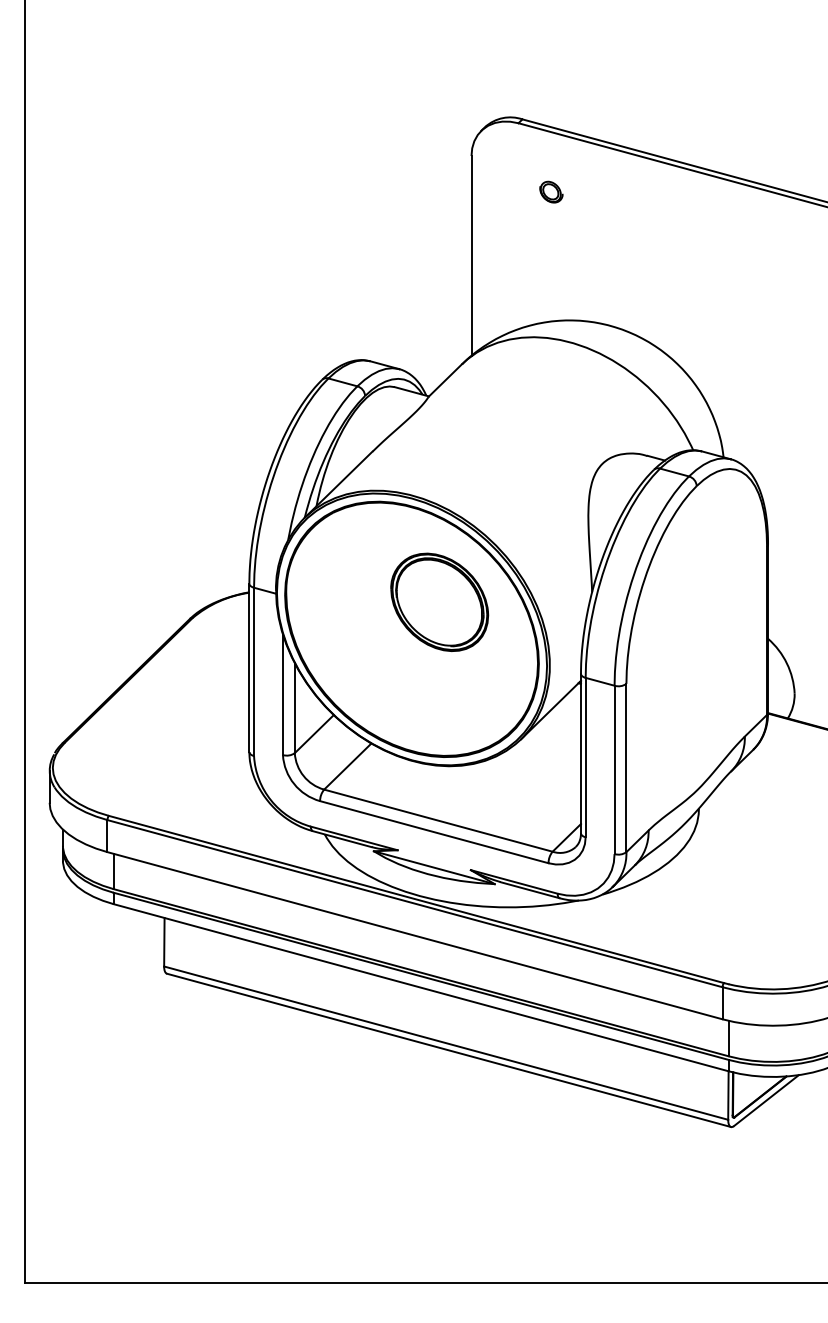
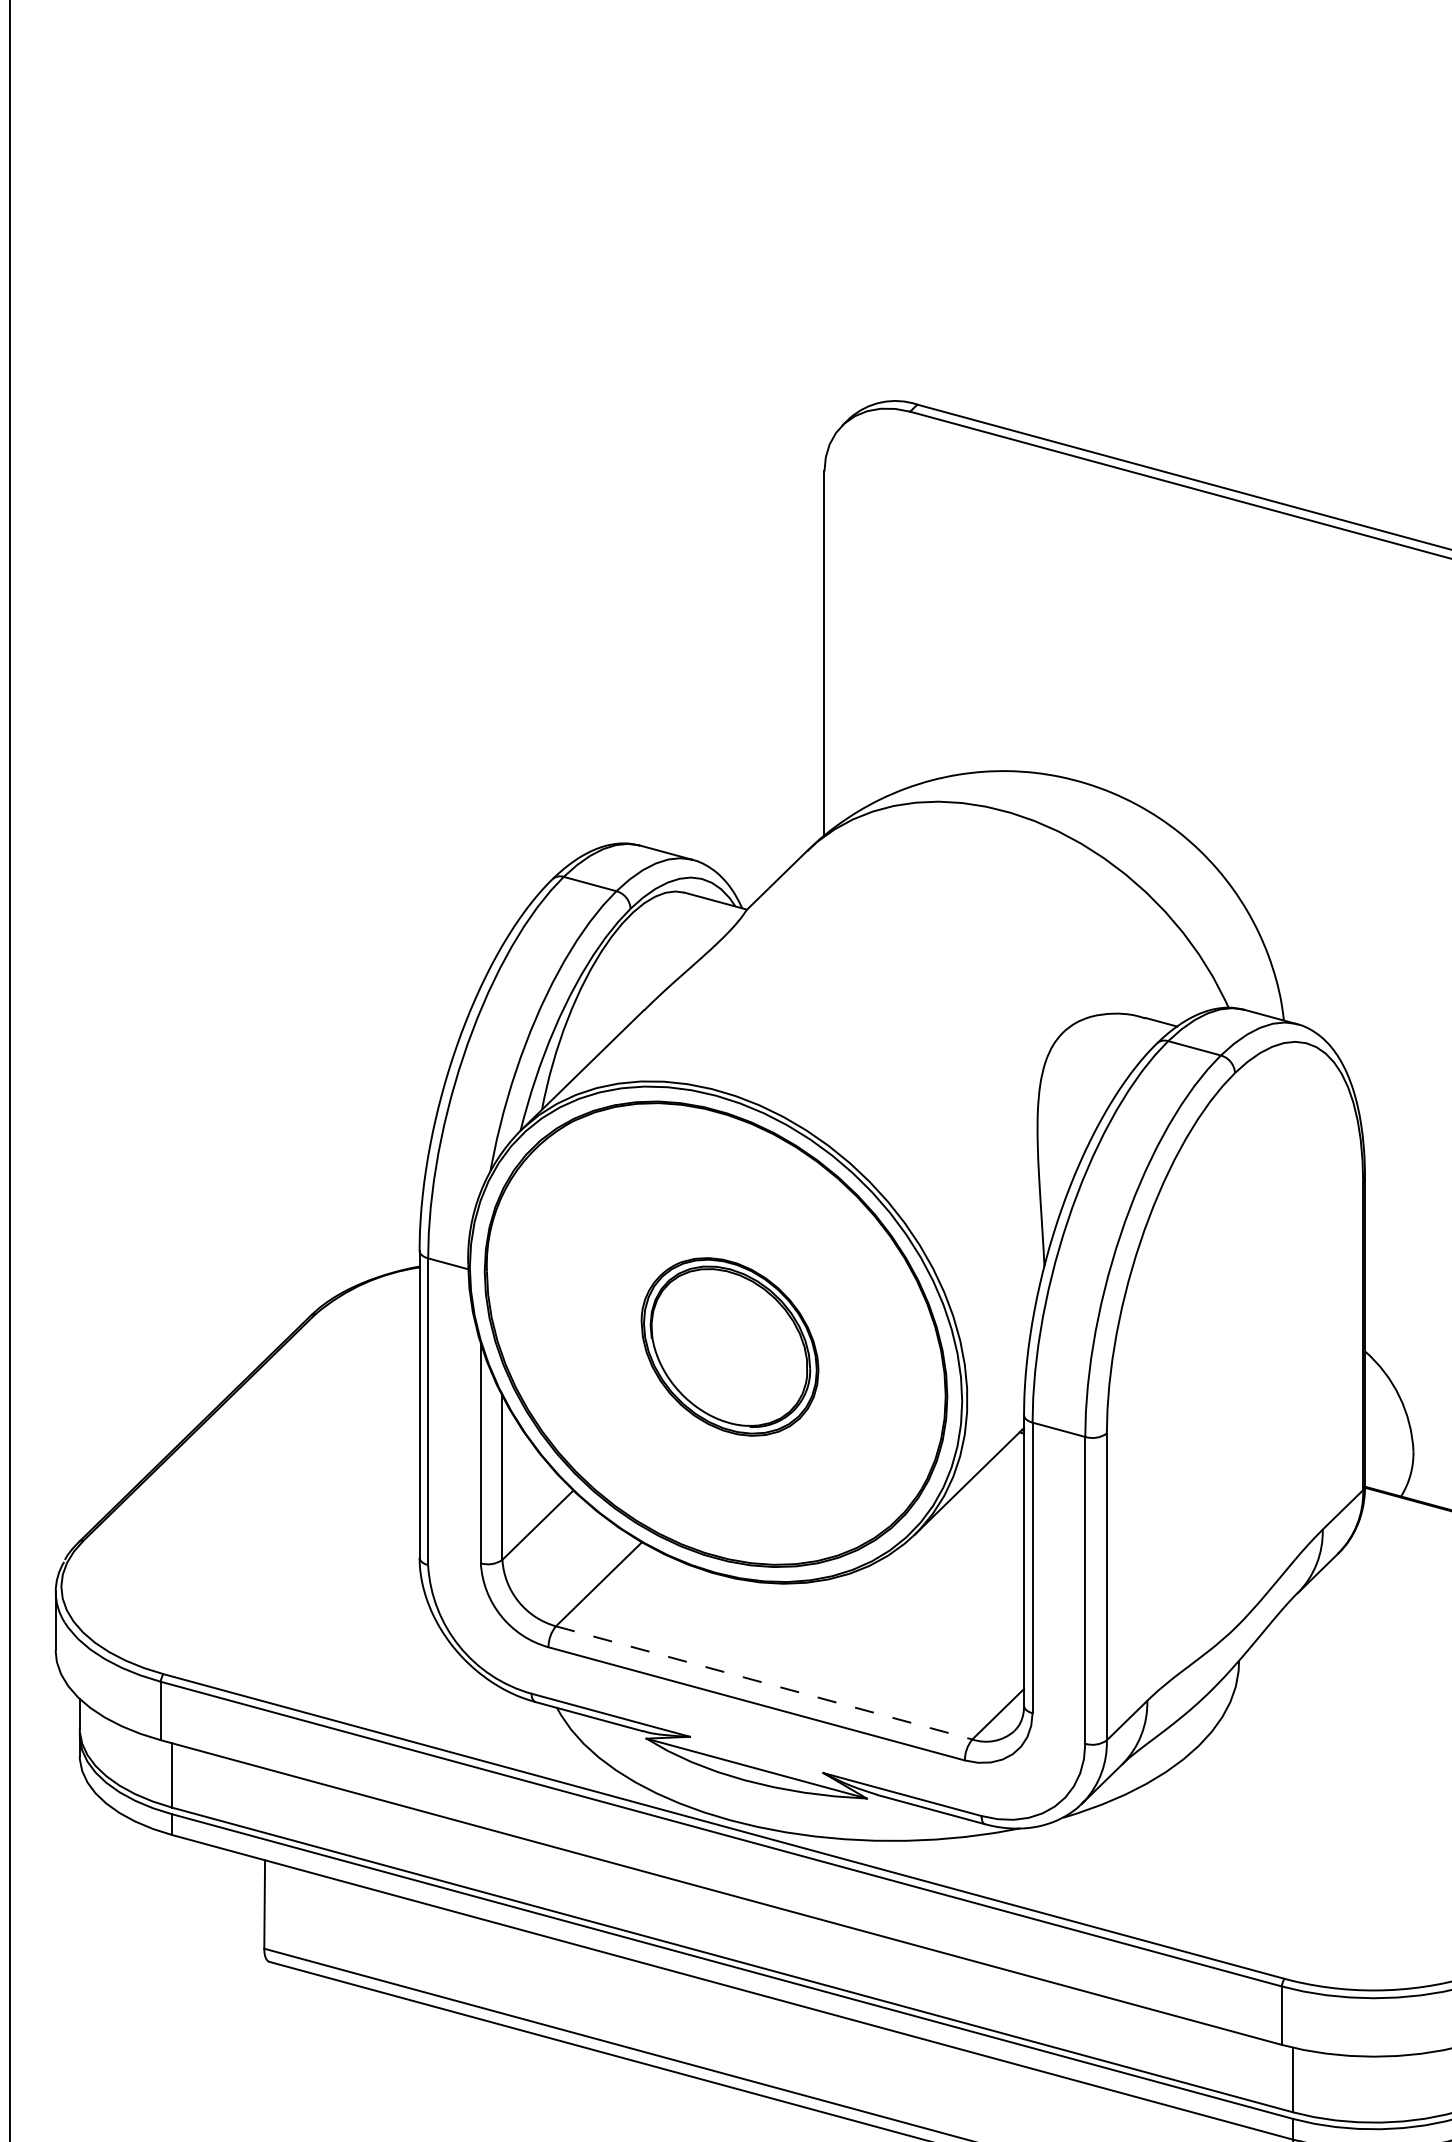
part: (551, 191) -> (970, 536), removed
part: (439, 601) -> (729, 1345), moved
line: (438, 820) -> (764, 1682), solid -> dashed

